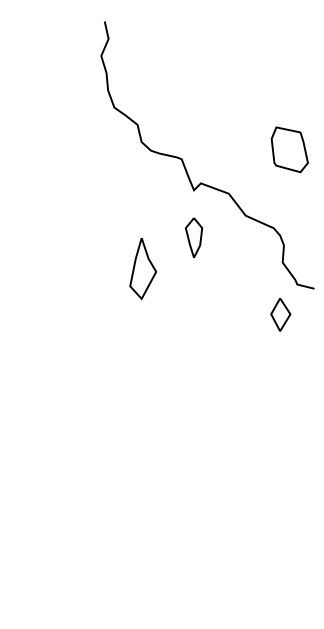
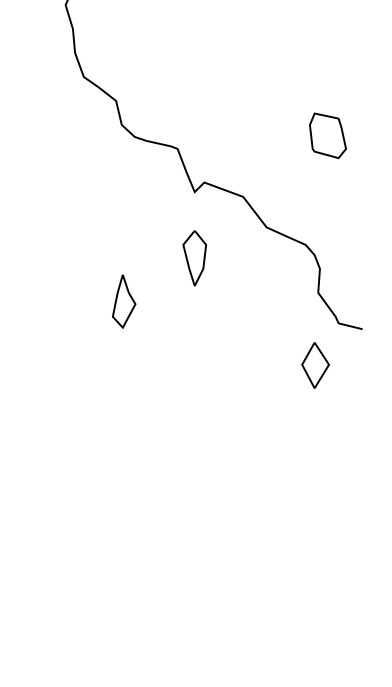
part: (289, 149) -> (327, 135), size x0.71
part: (143, 268) -> (124, 301), size x0.62

